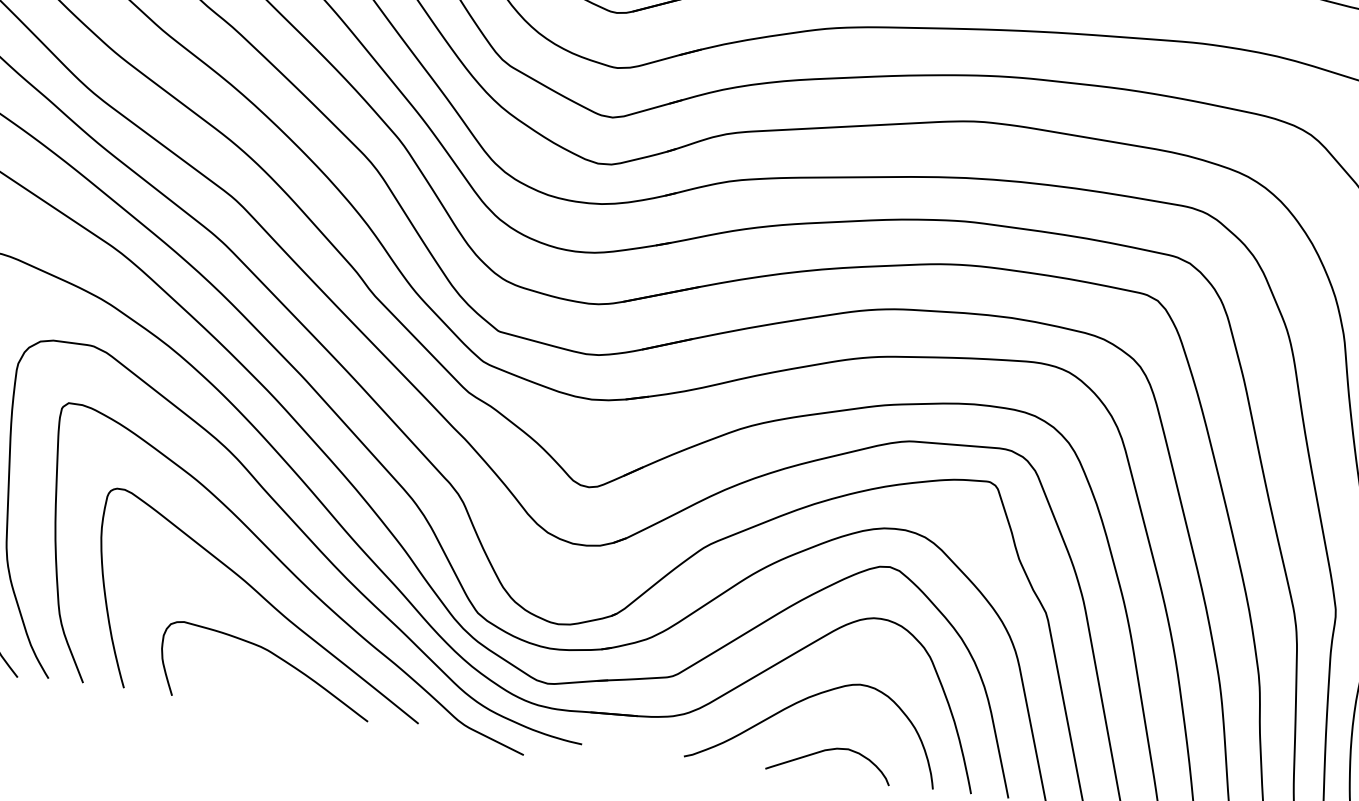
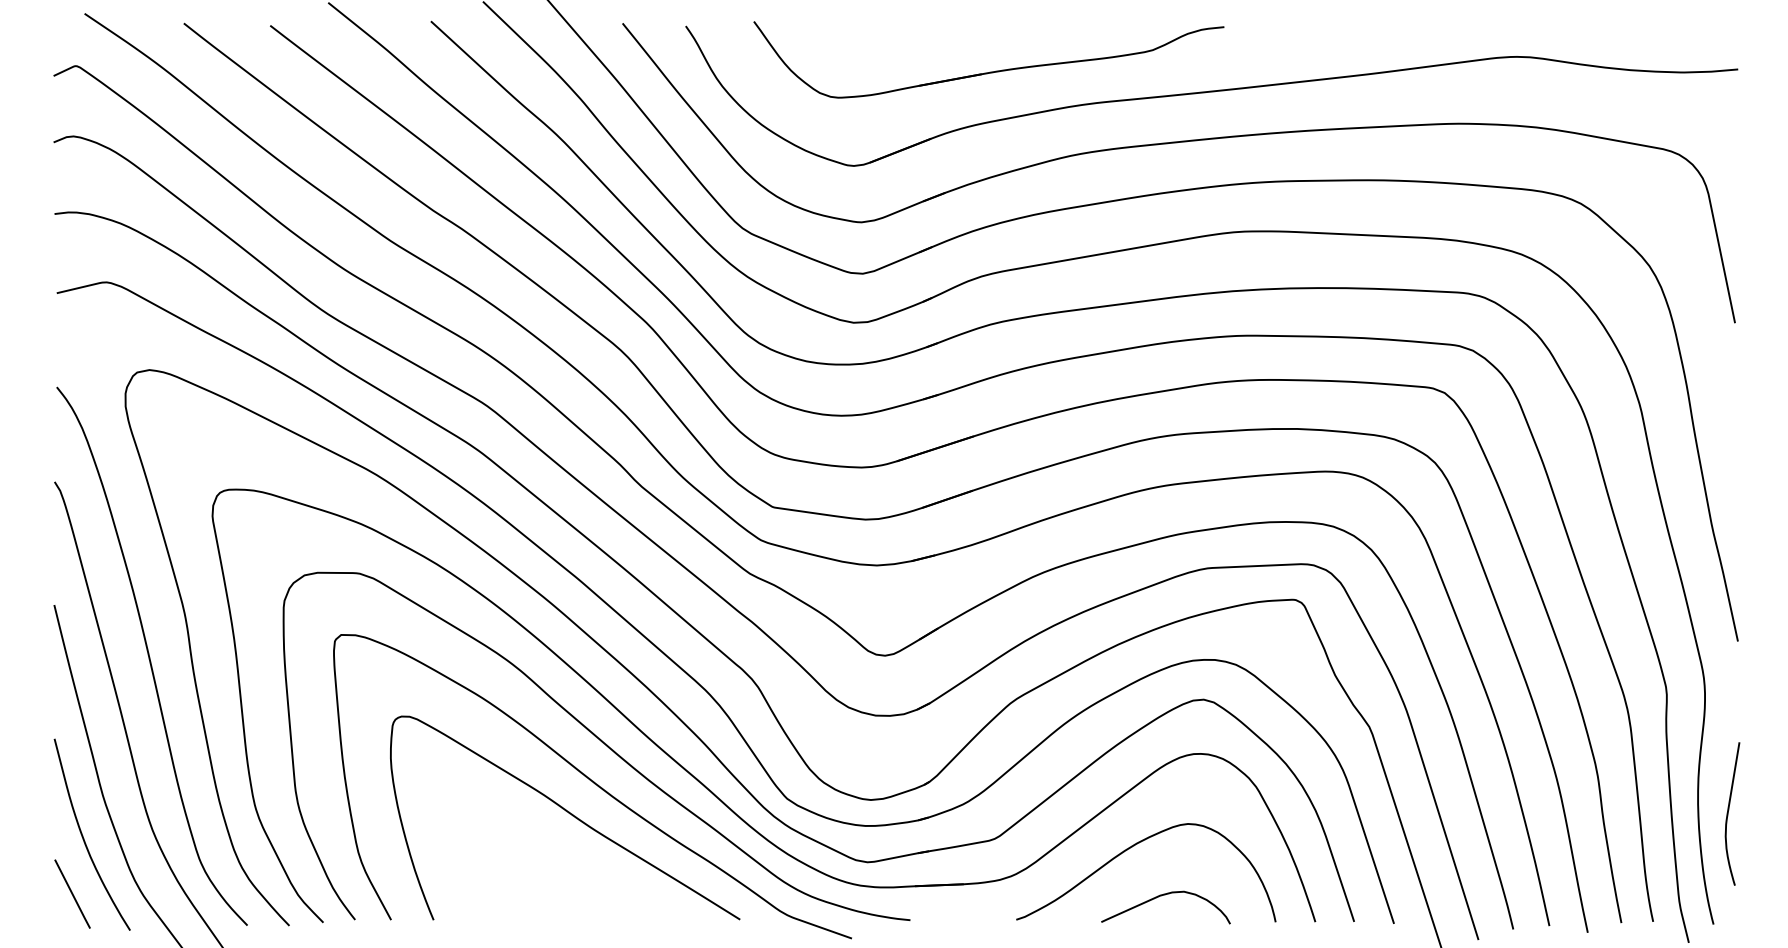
curve: (275, 656) -> (584, 868), removed

